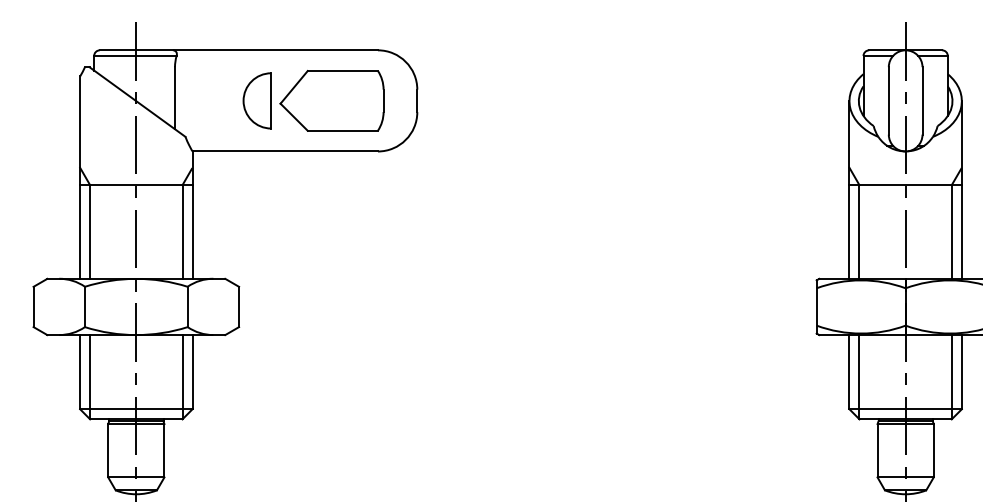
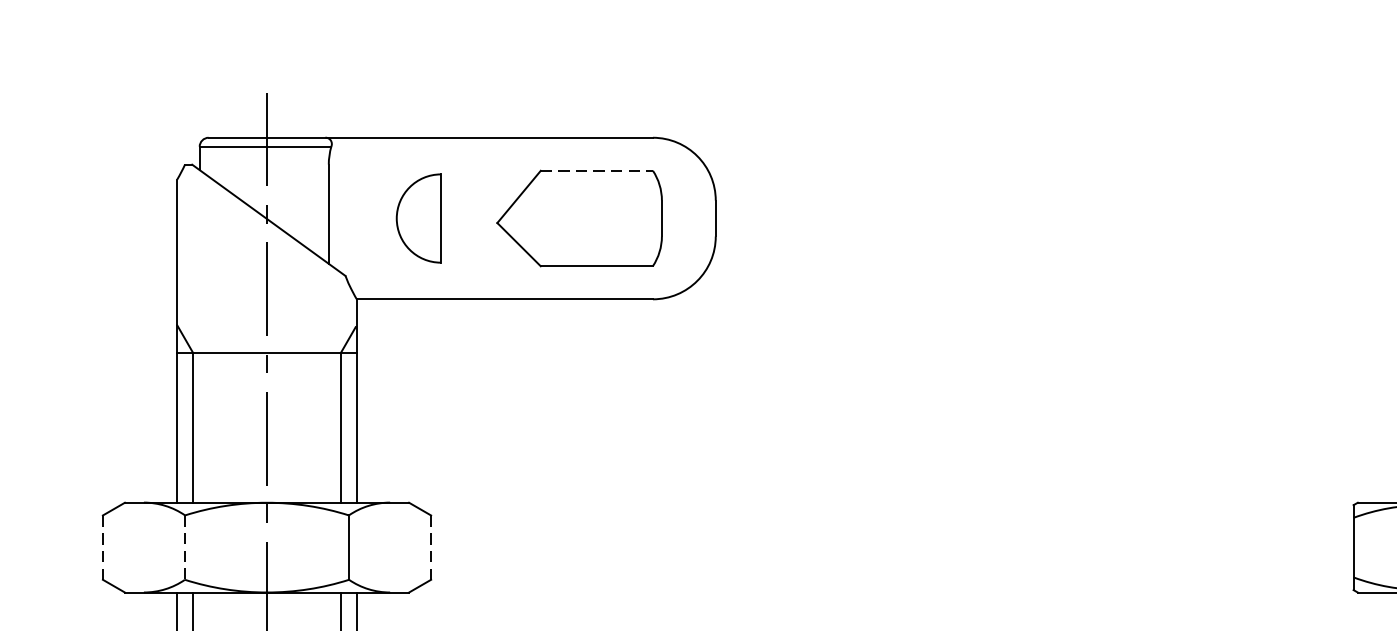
line: (343, 71) -> (597, 171), solid -> dashed
part: (256, 100) -> (417, 217), moved
line: (33, 306) -> (102, 546), solid -> dashed
line: (239, 306) -> (431, 546), solid -> dashed
line: (85, 307) -> (185, 548), solid -> dashed

